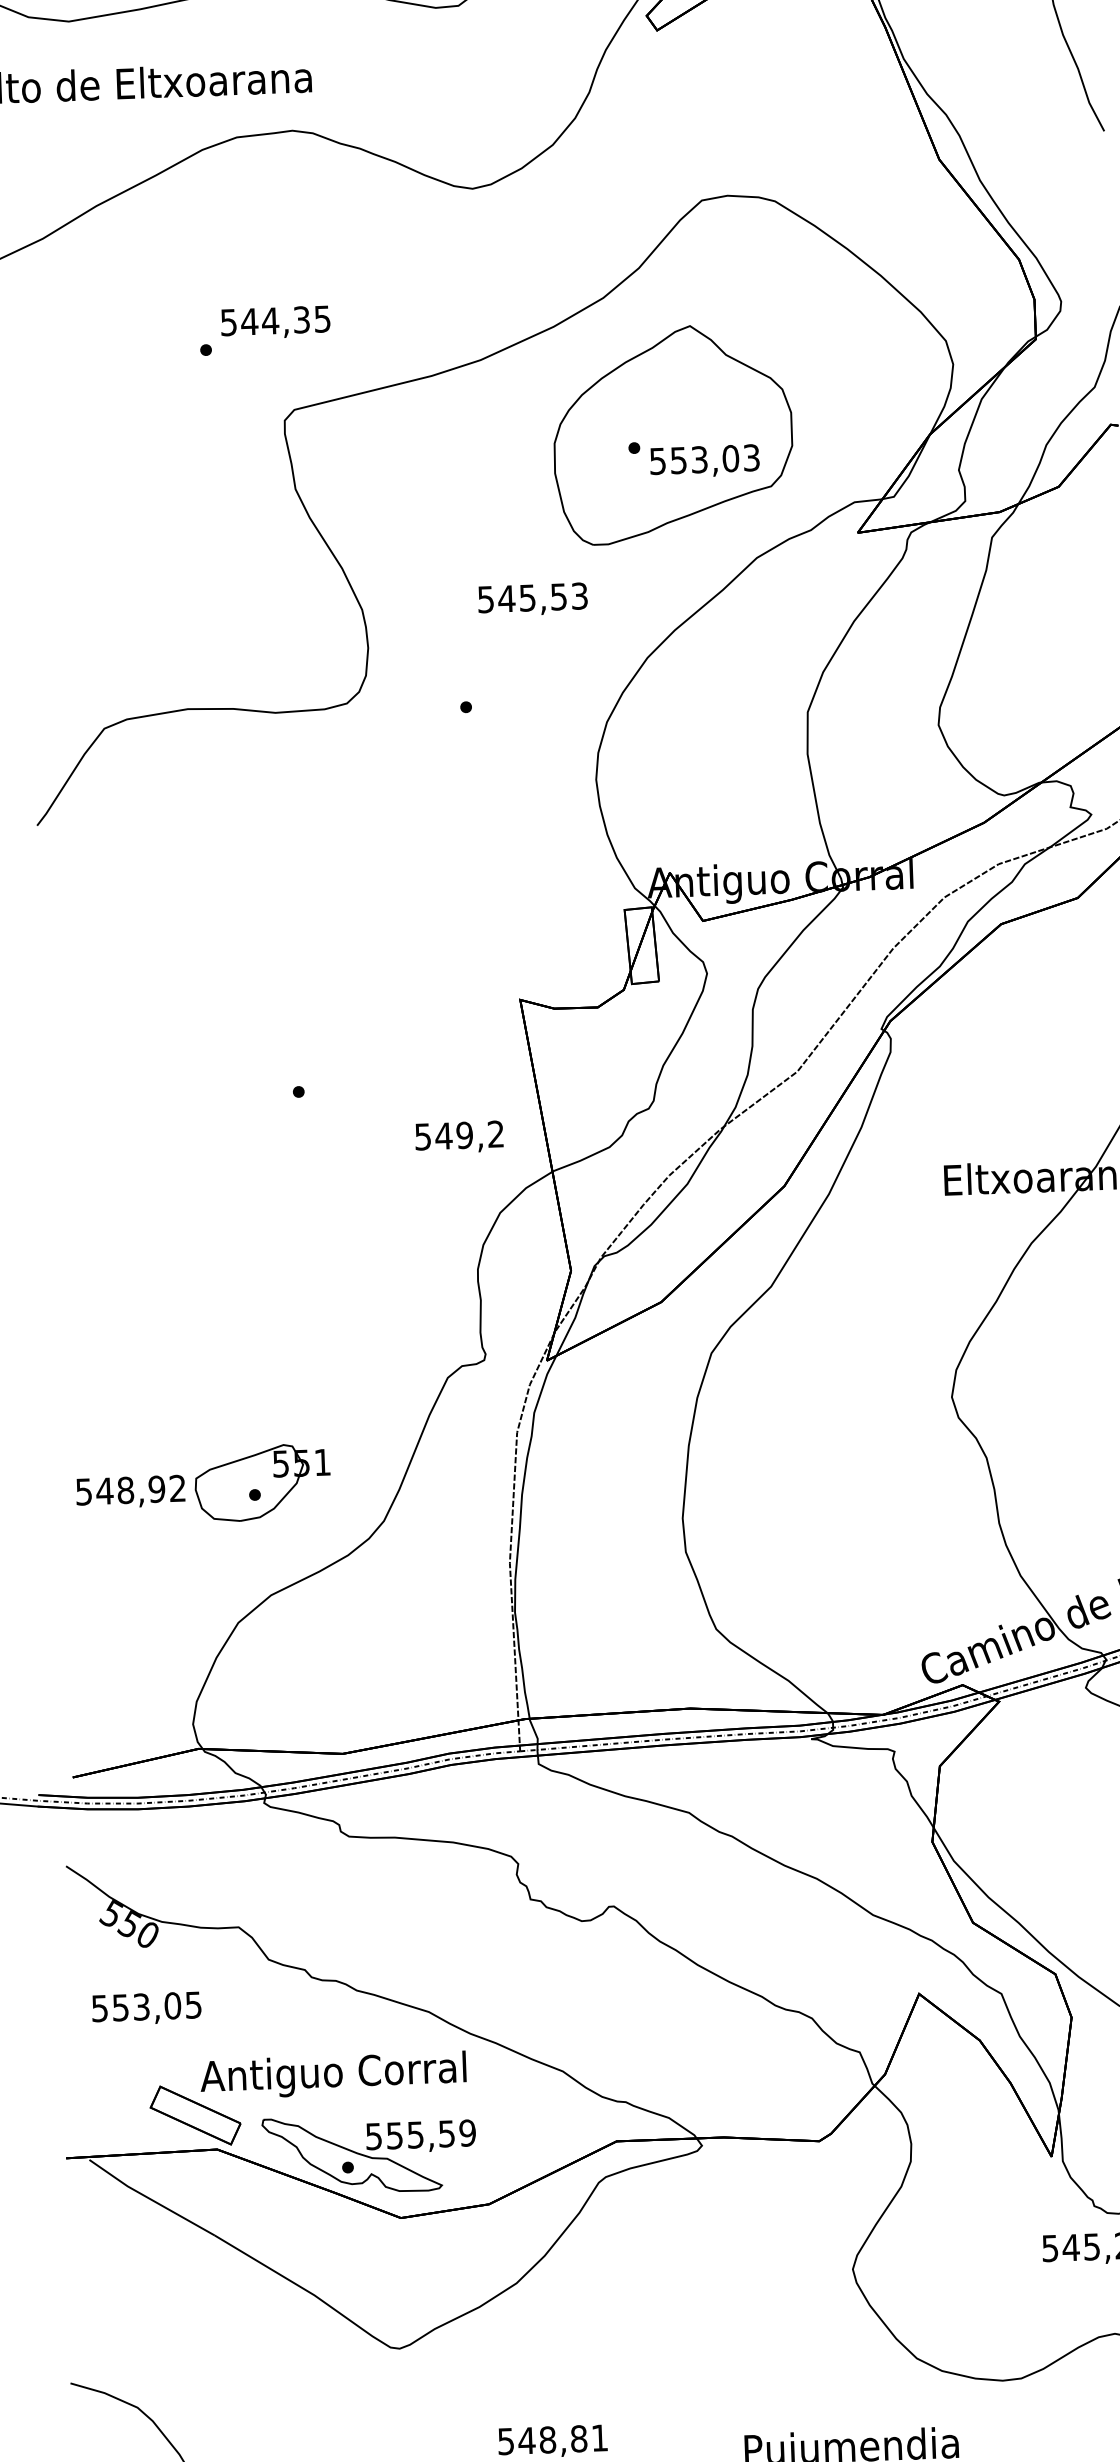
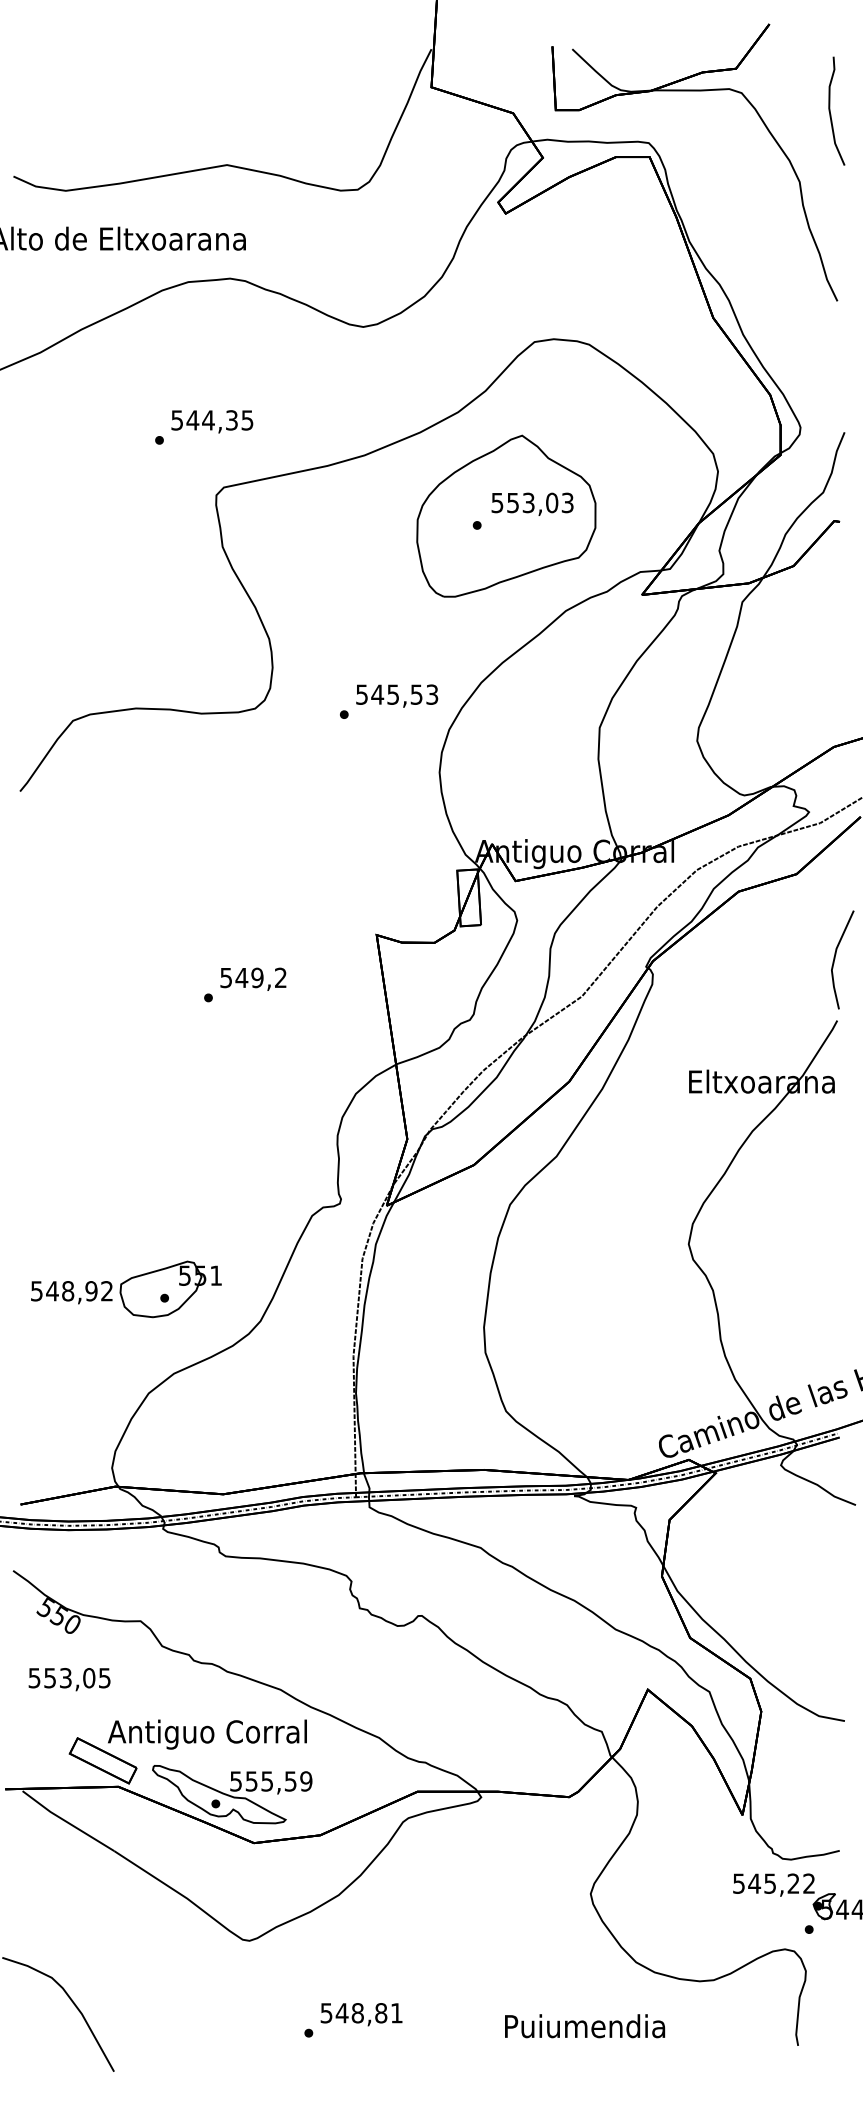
text: (704, 460) -> (532, 503), moved
text: (533, 598) -> (397, 695), moved
text: (459, 1136) -> (253, 978), moved

